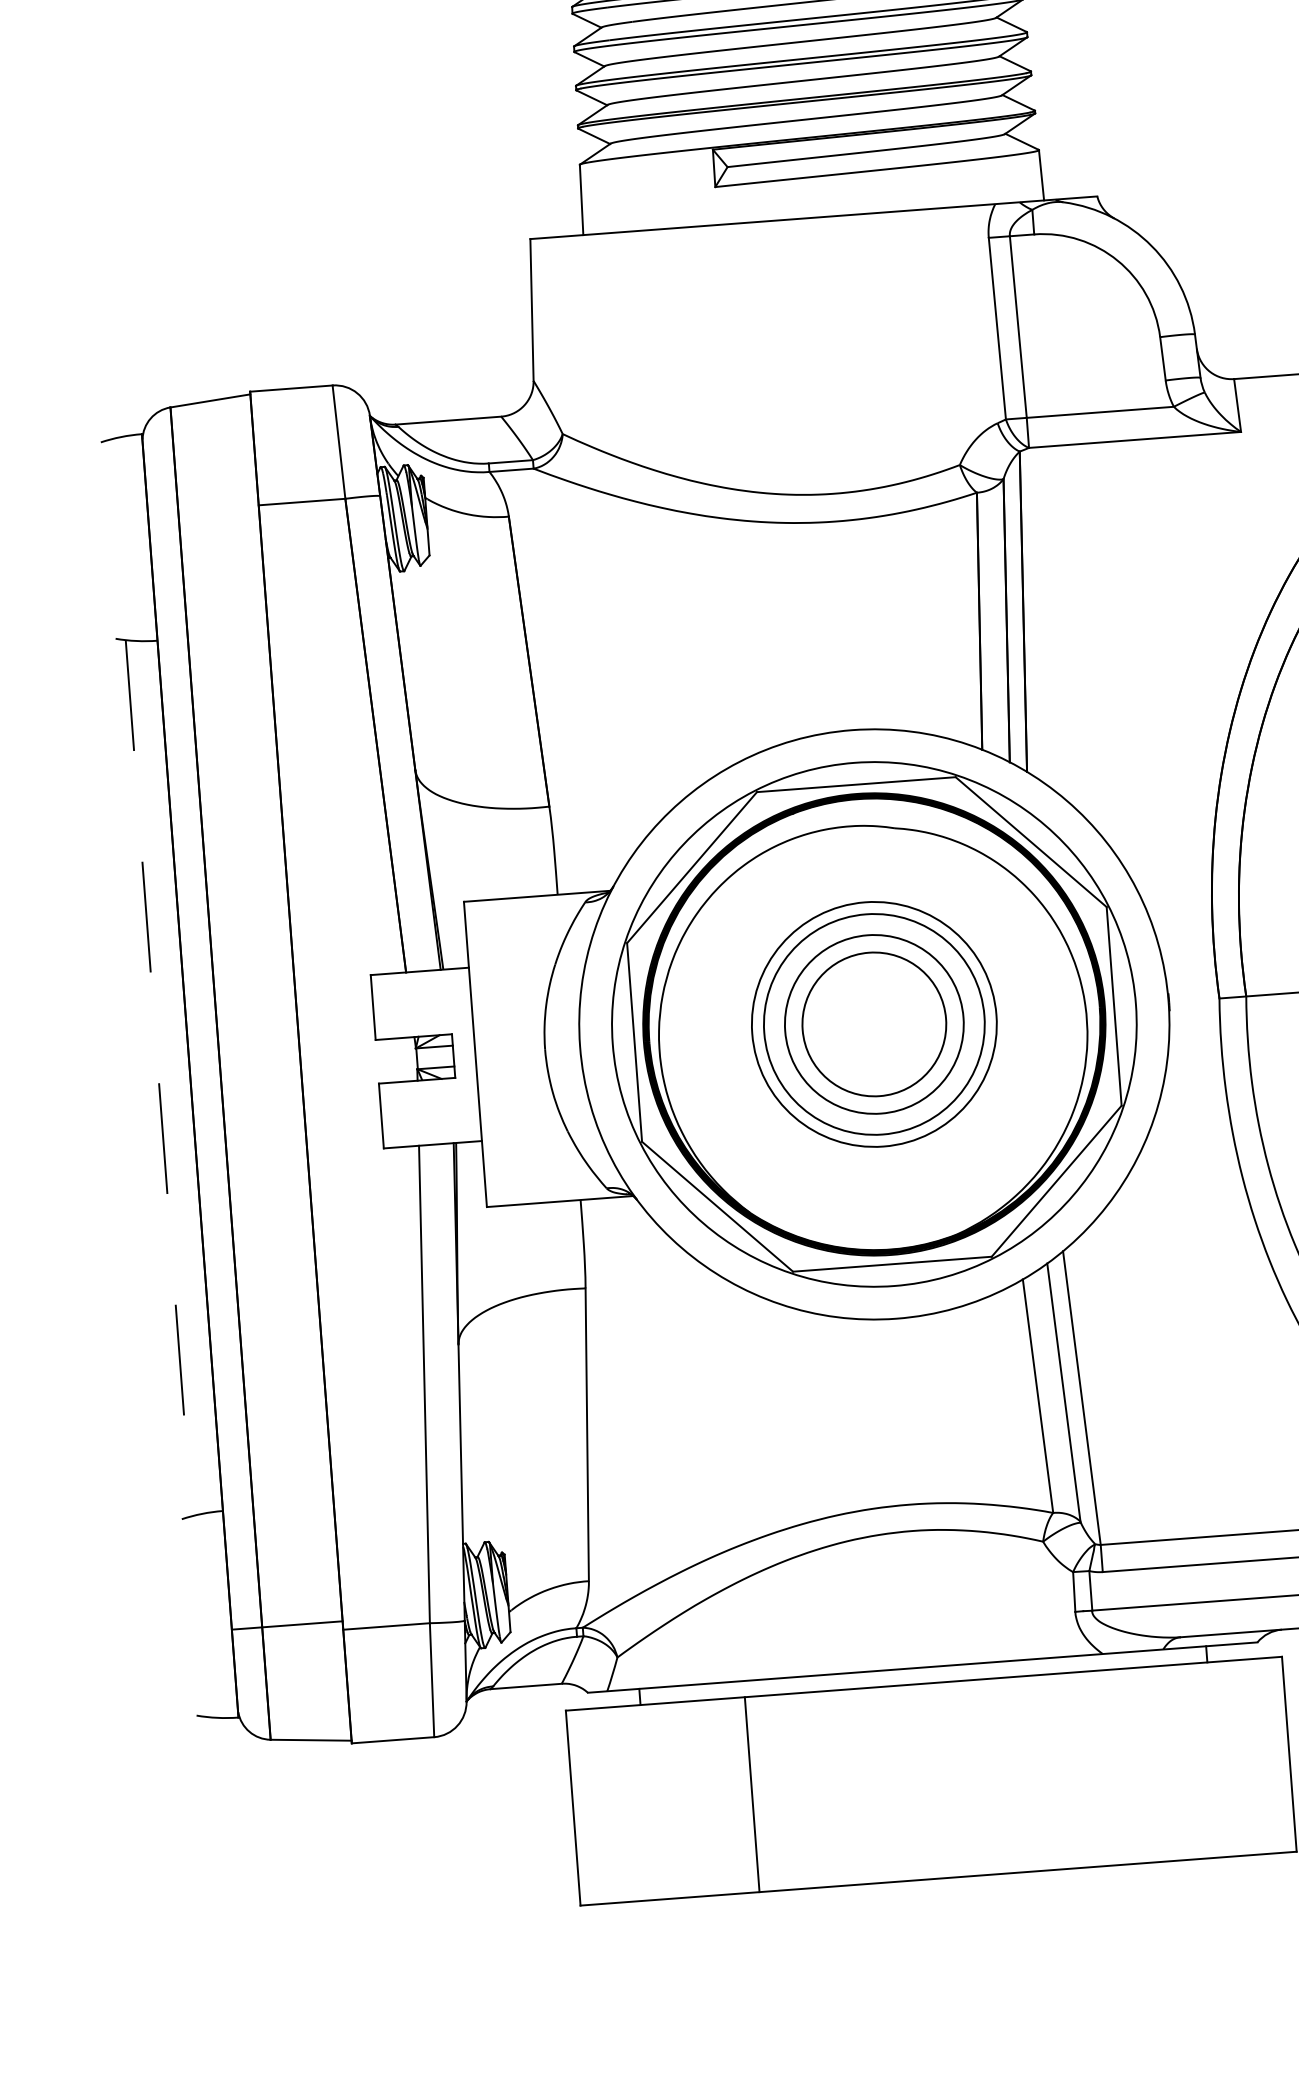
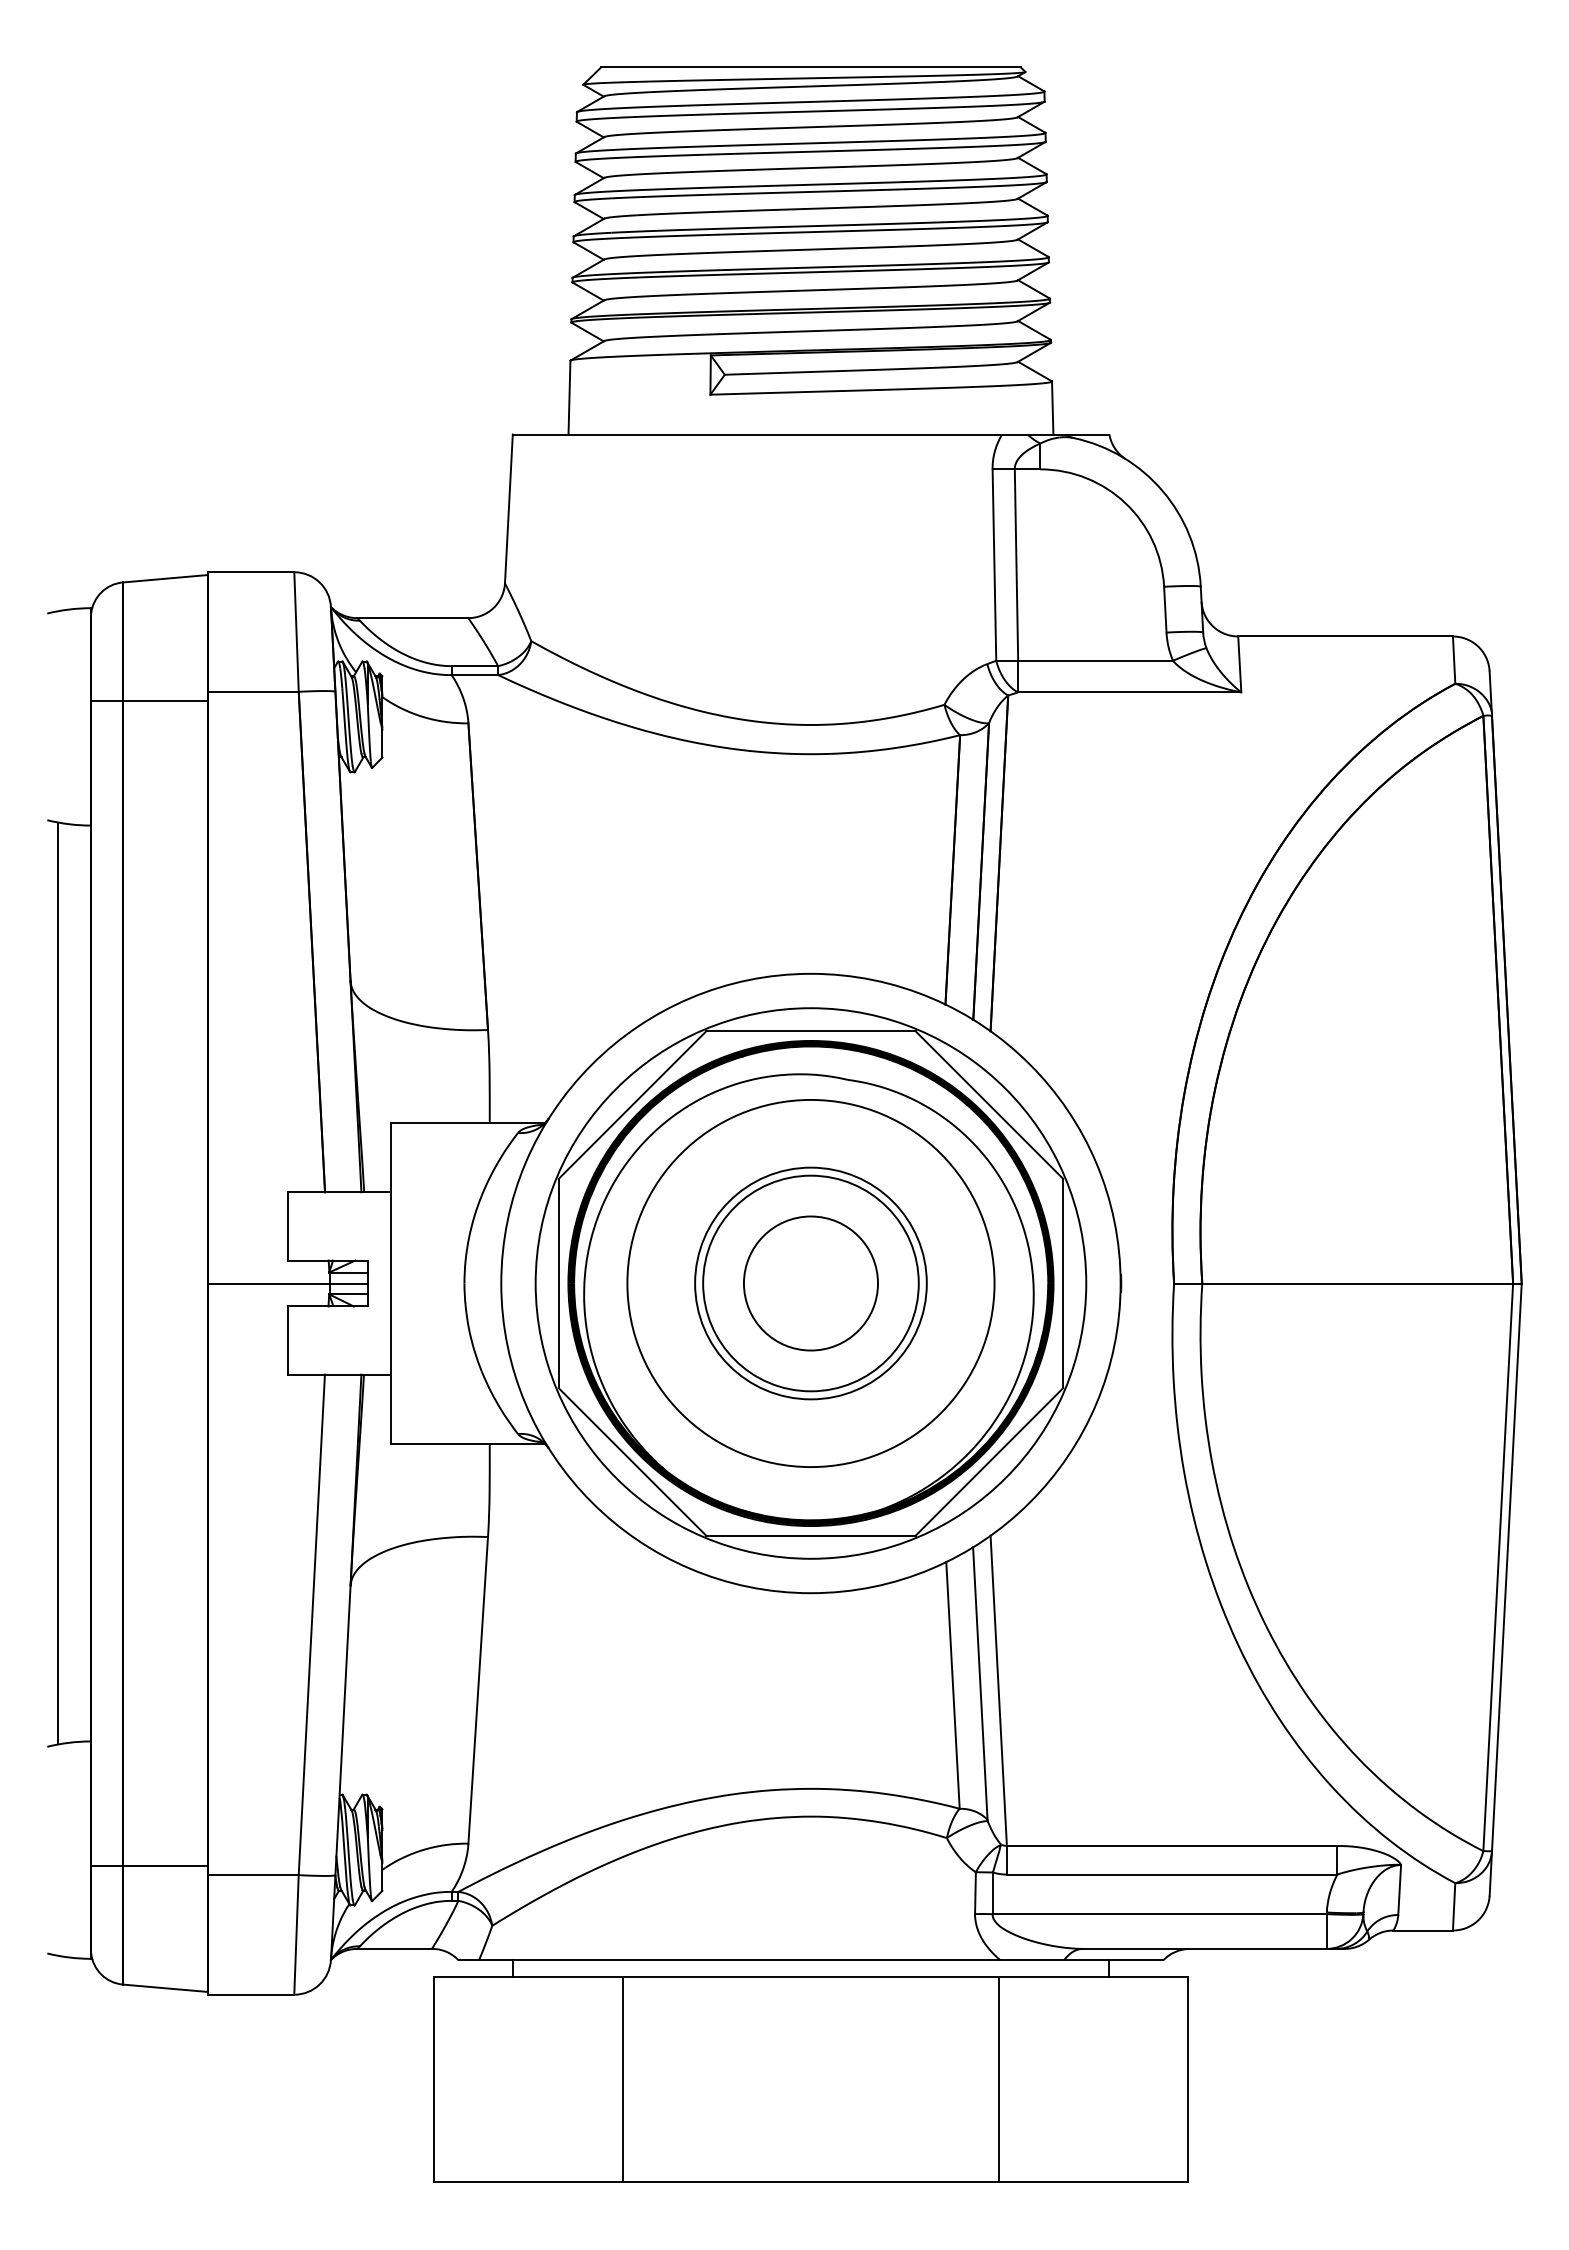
line: (203, 517) -> (148, 700), added
circle: (873, 1024) -> (810, 1283), size x0.71
circle: (873, 1024) -> (810, 1283), size x1.43
circle: (873, 1024) -> (810, 1283), size x1.43
line: (376, 1061) -> (287, 1283), added
line: (158, 1078) -> (57, 1283), dashed -> solid
line: (1110, 1767) -> (999, 2079), added

